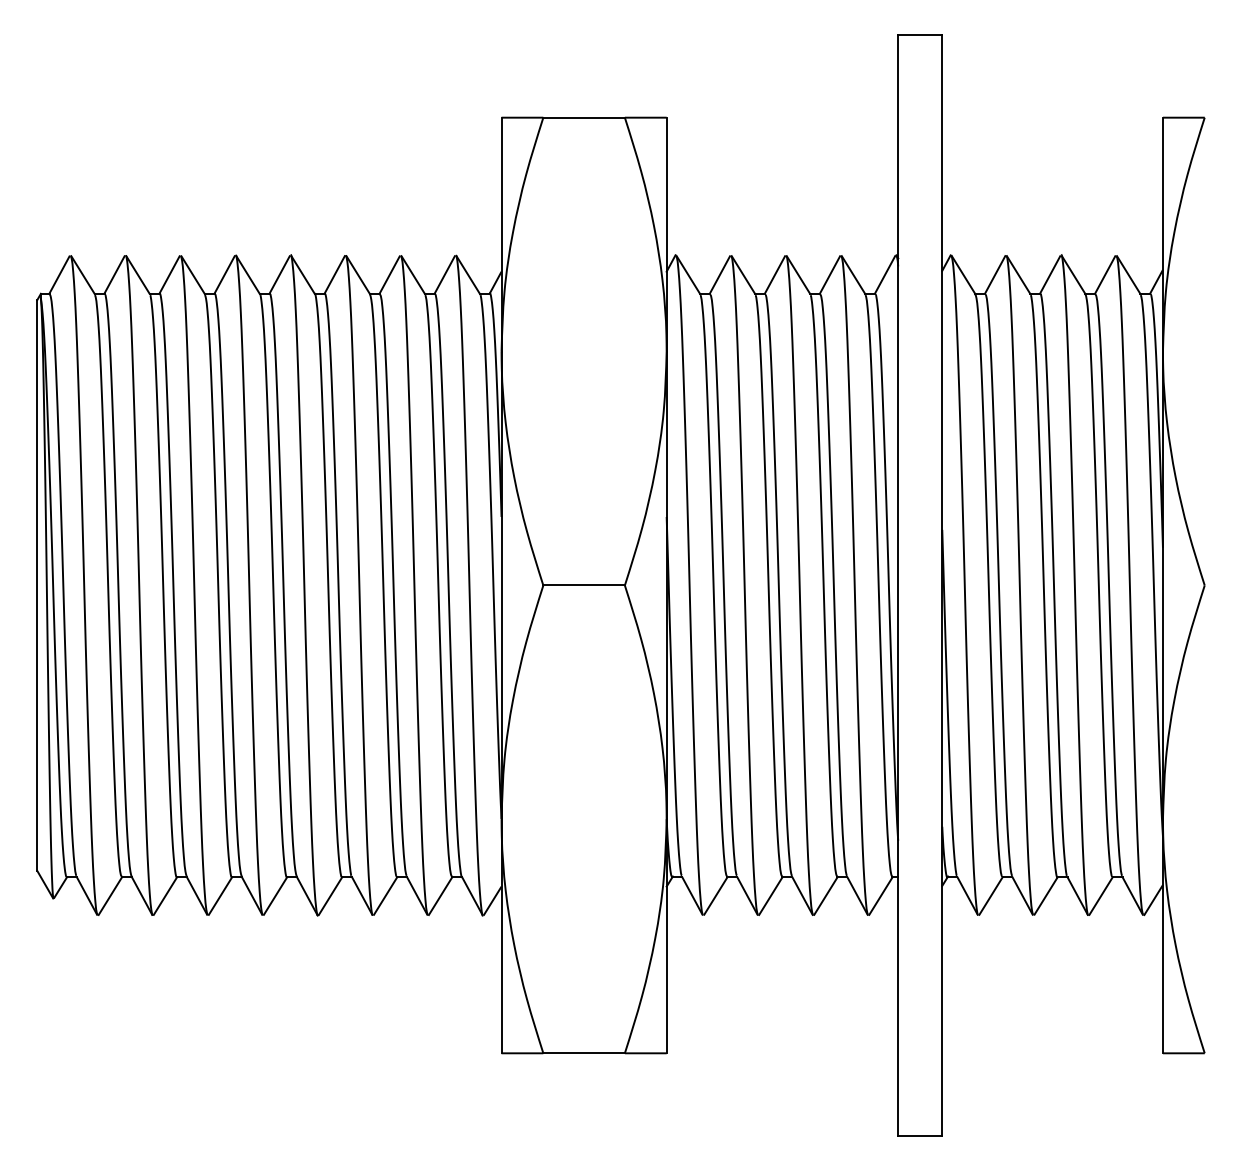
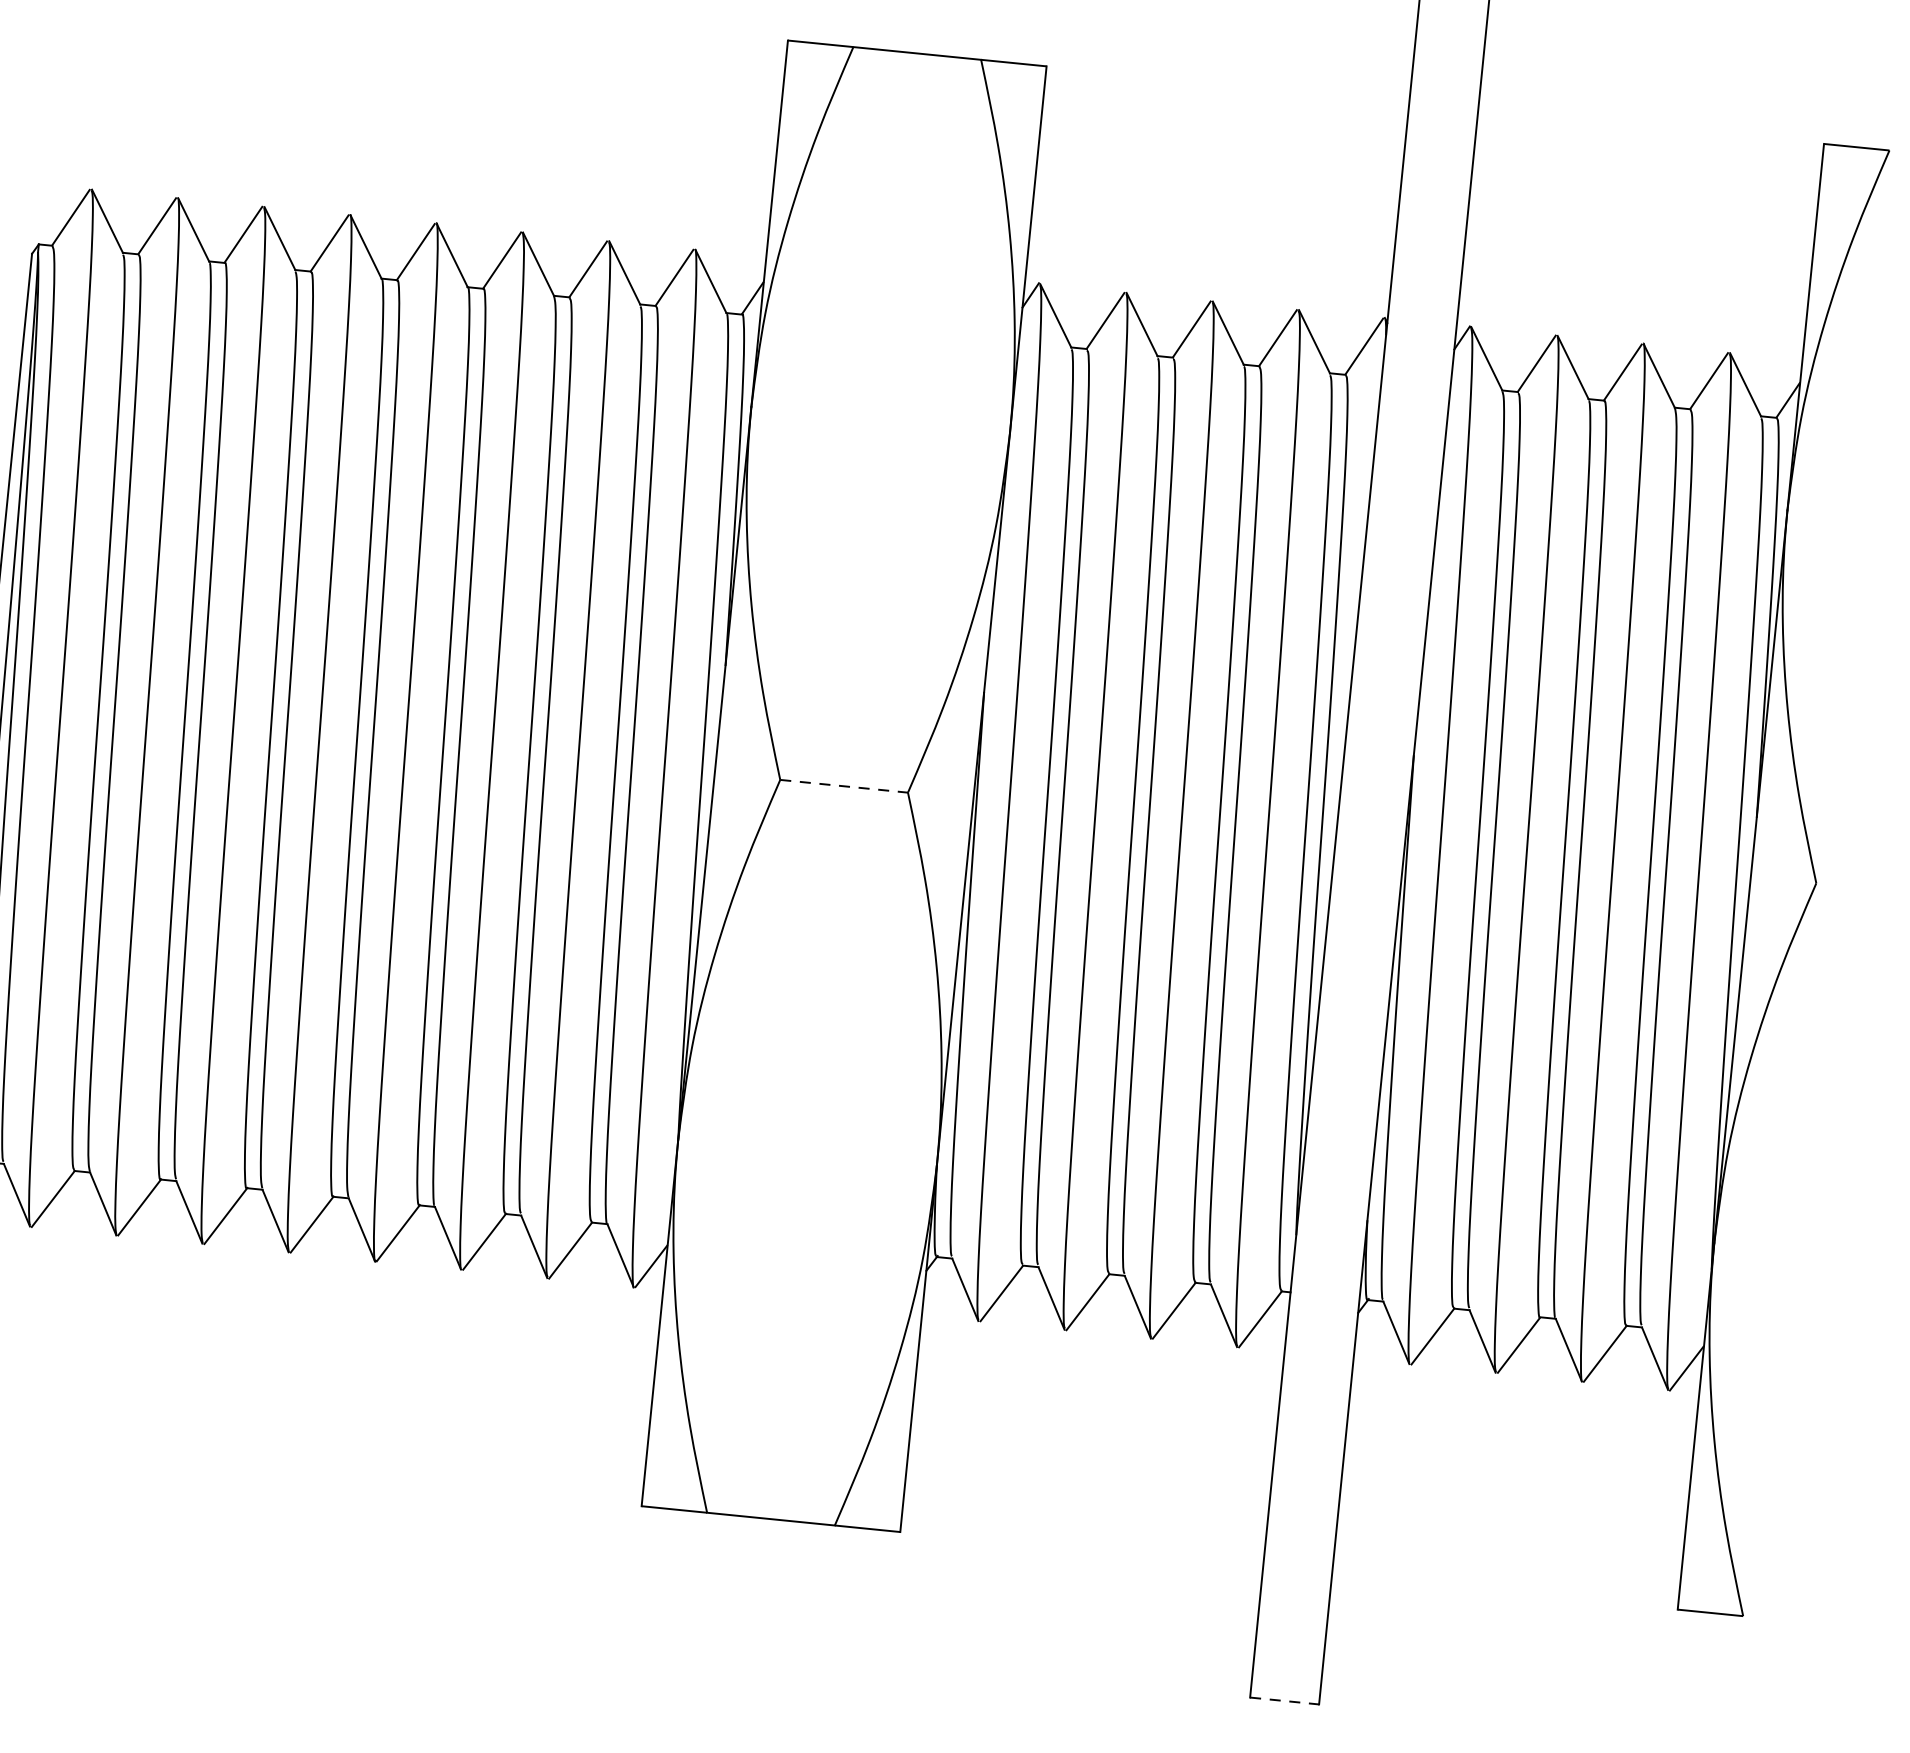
line: (584, 585) -> (844, 786), solid -> dashed
line: (920, 1135) -> (1285, 1700), solid -> dashed

